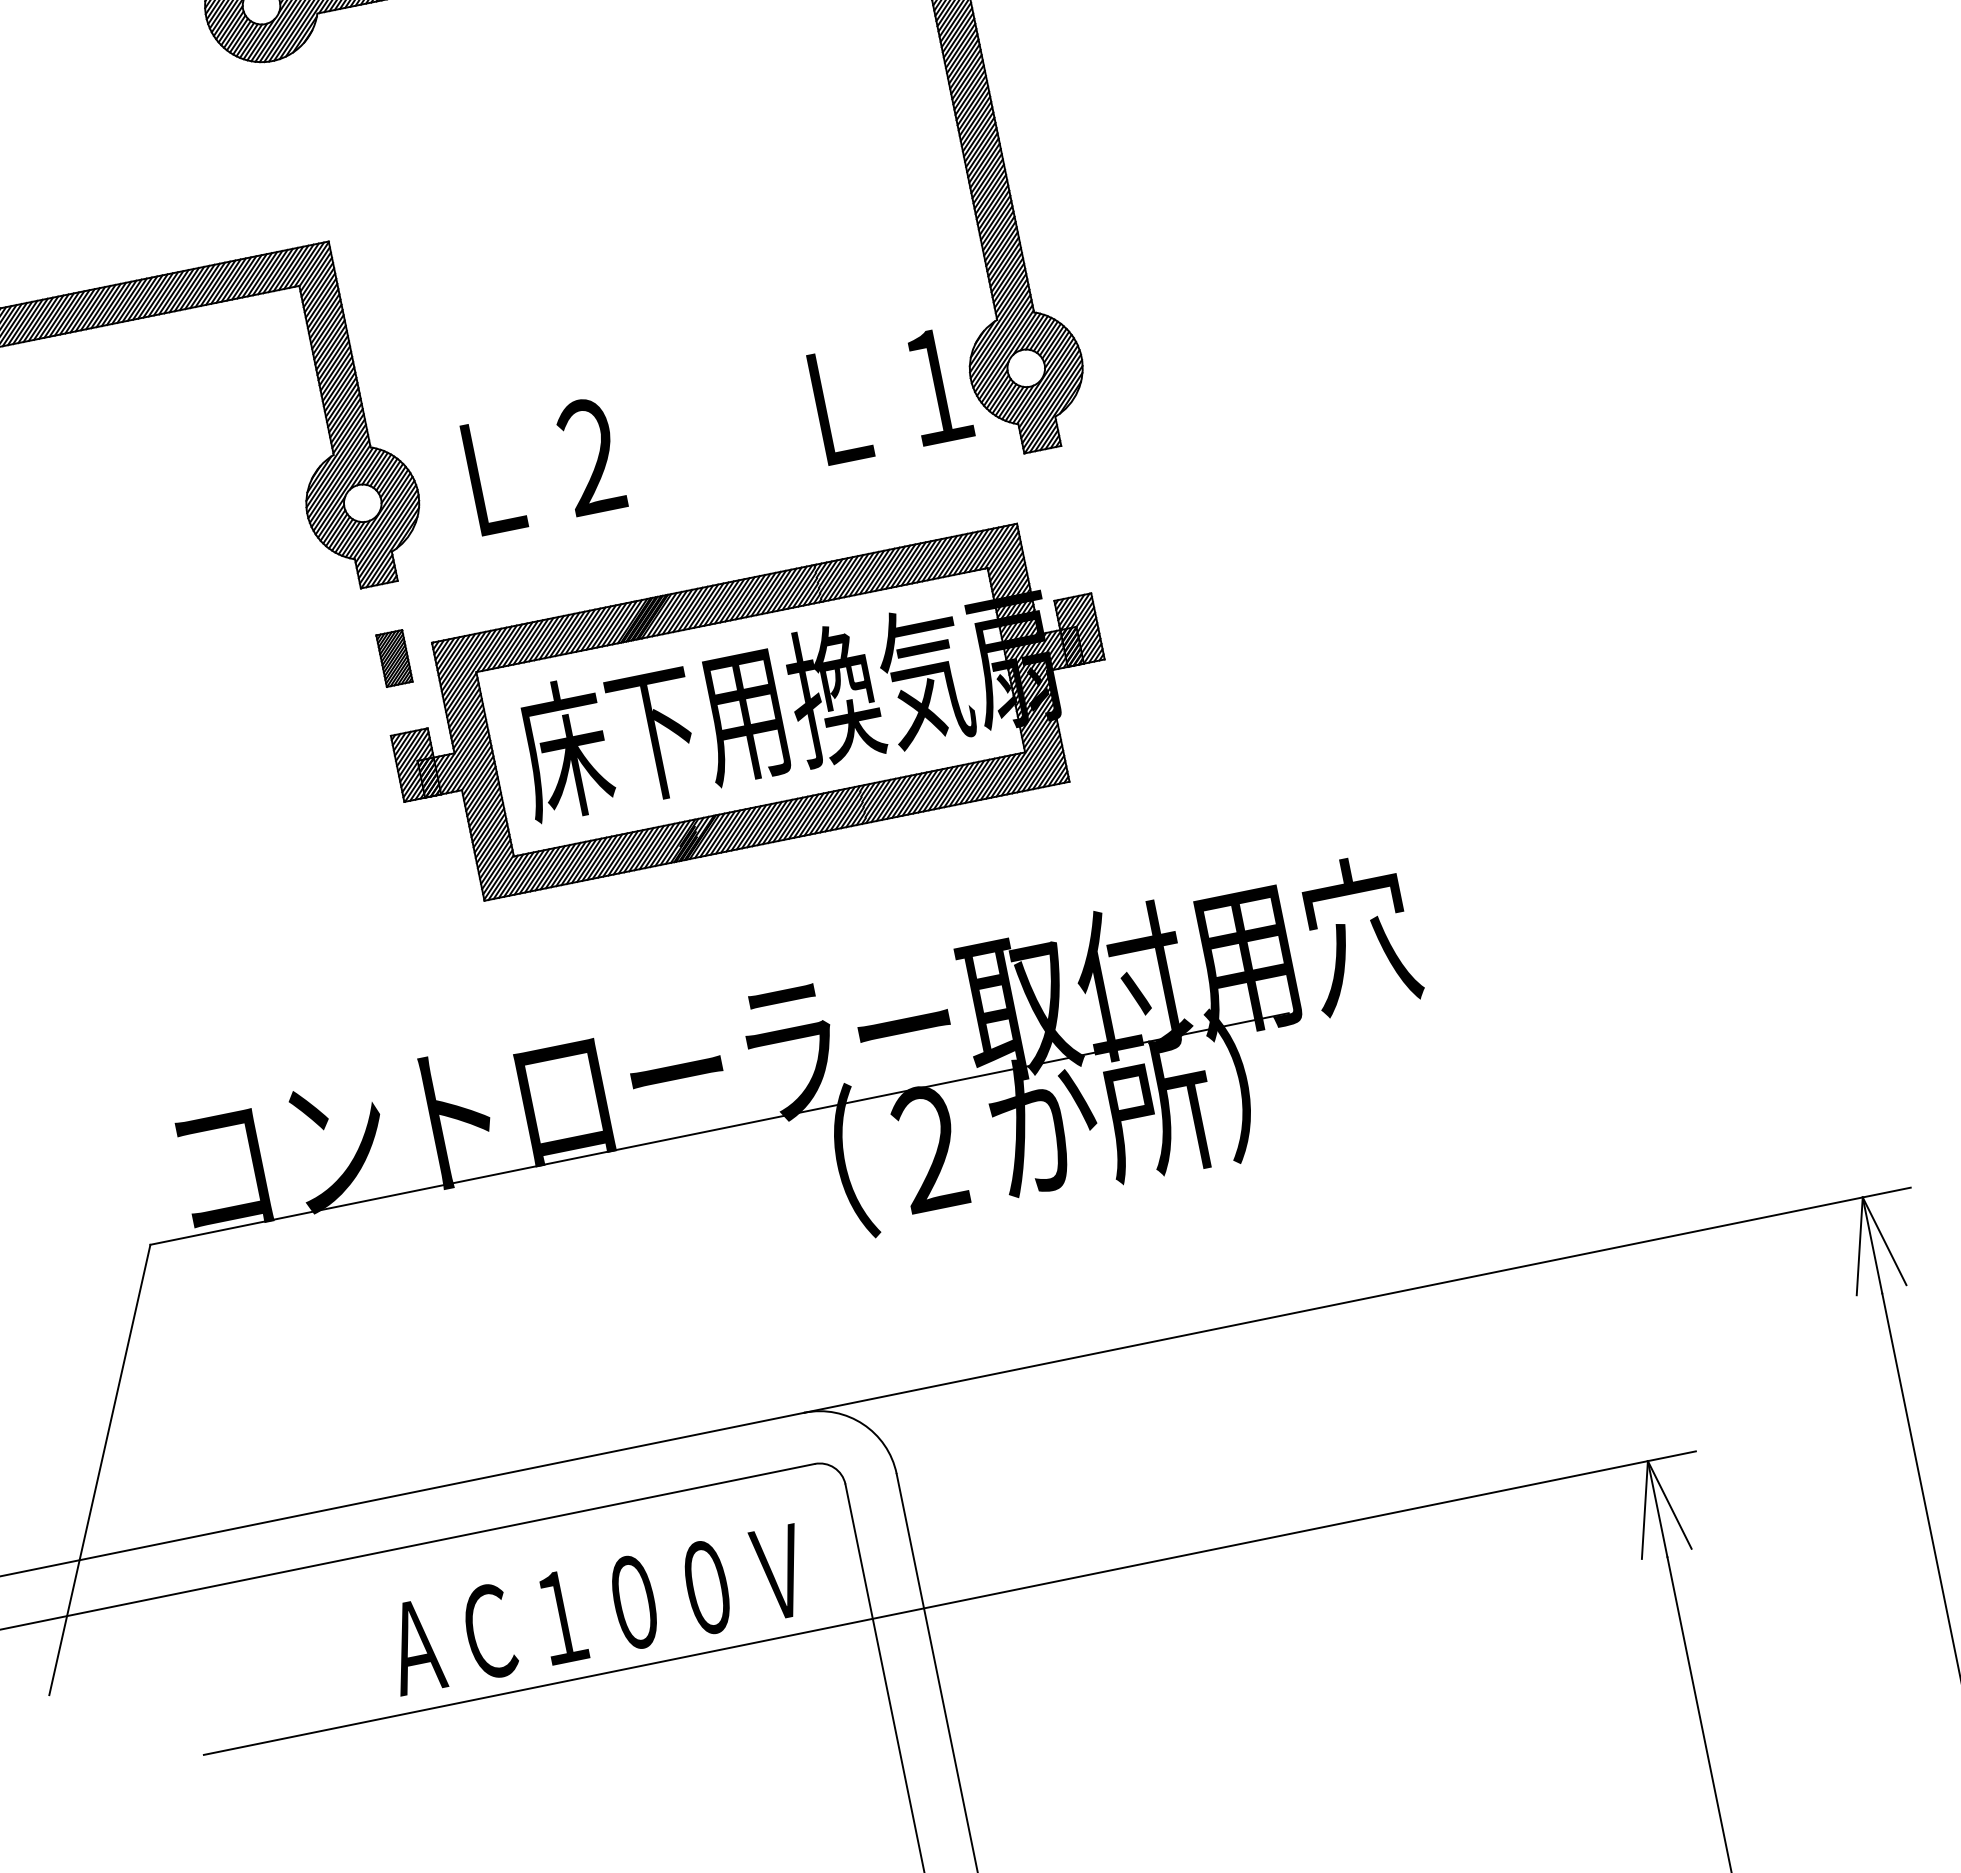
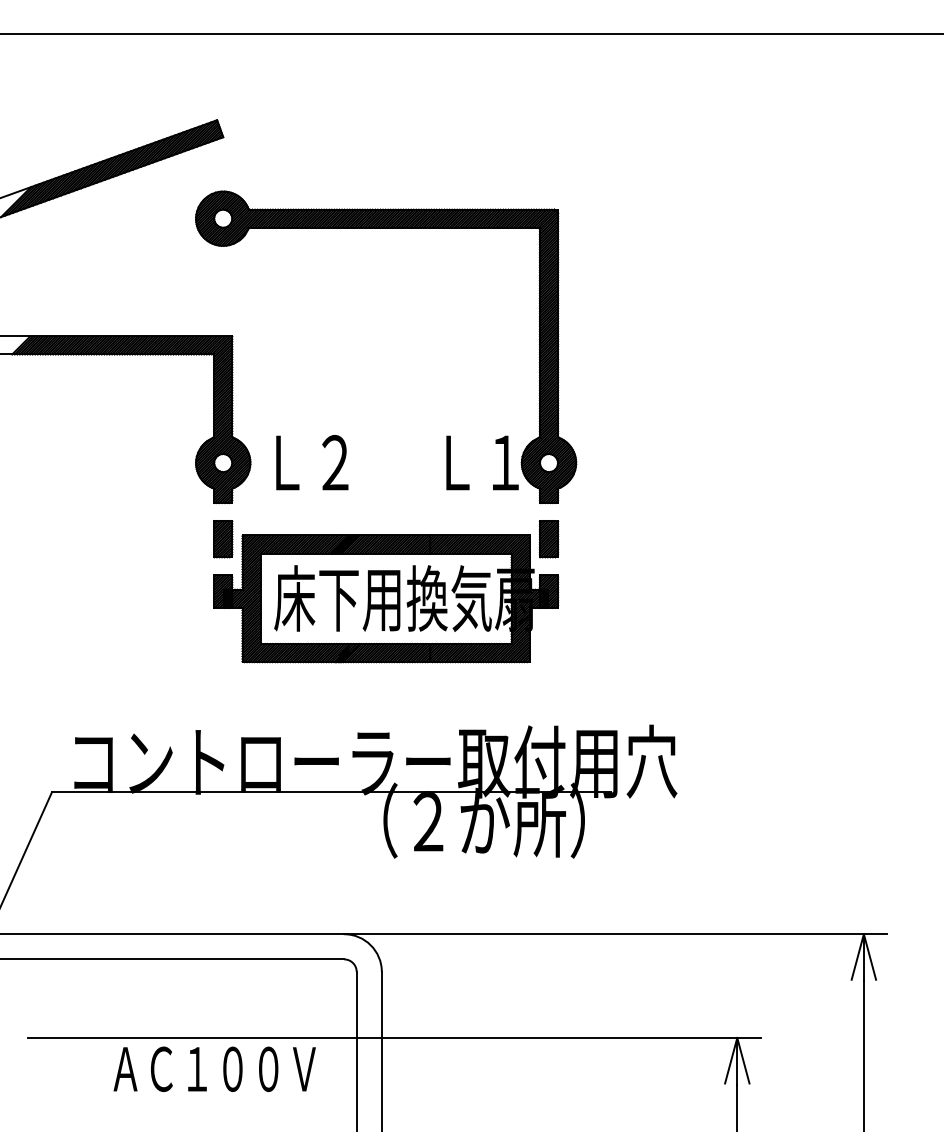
part: (1056, 524) -> (548, 539), added
part: (394, 658) -> (223, 539), size x1.43
text: (596, 1608) -> (214, 1068), moved

